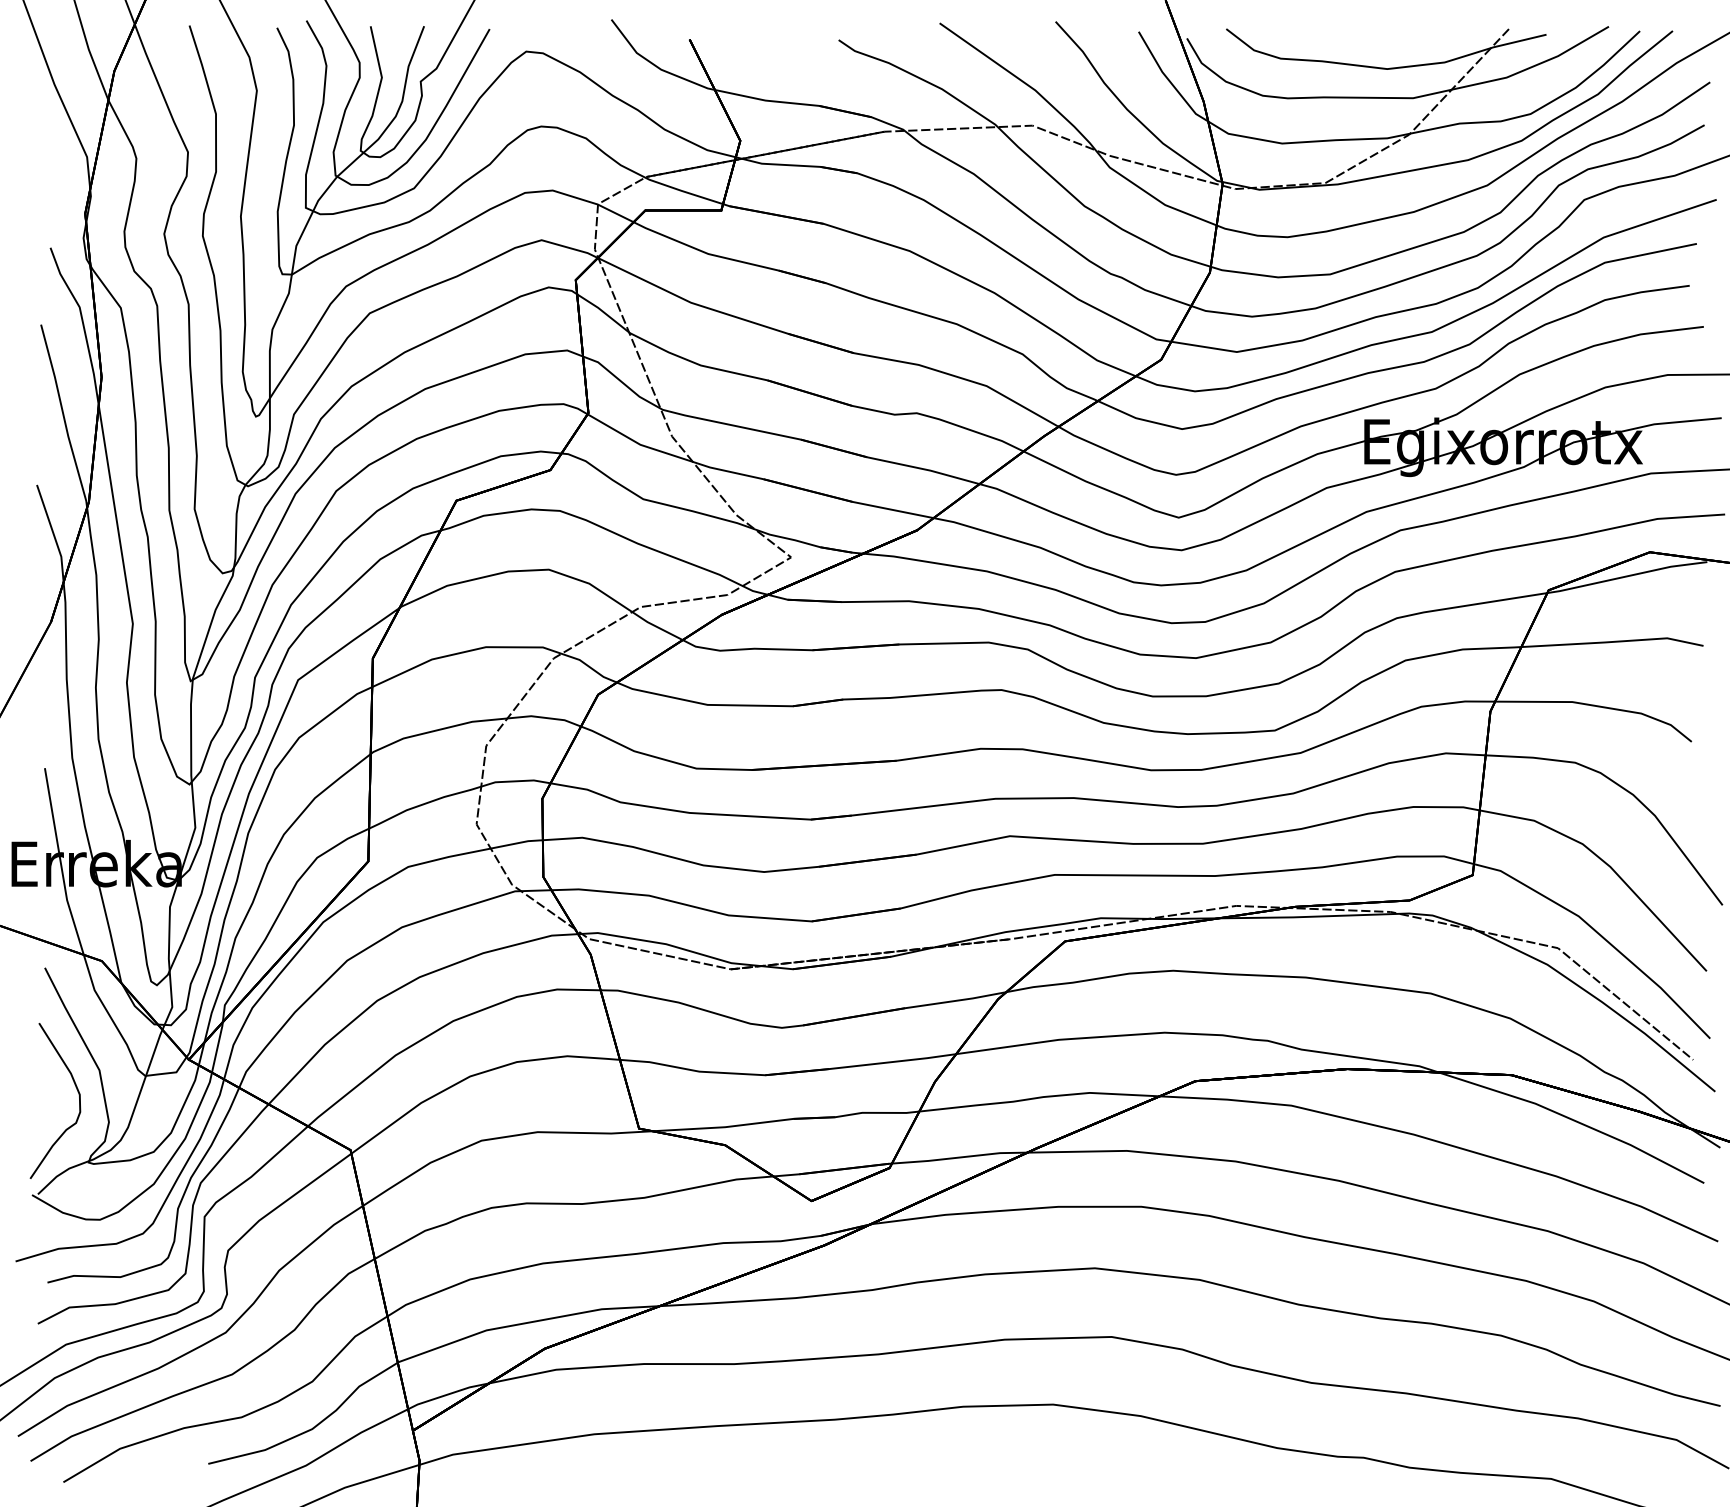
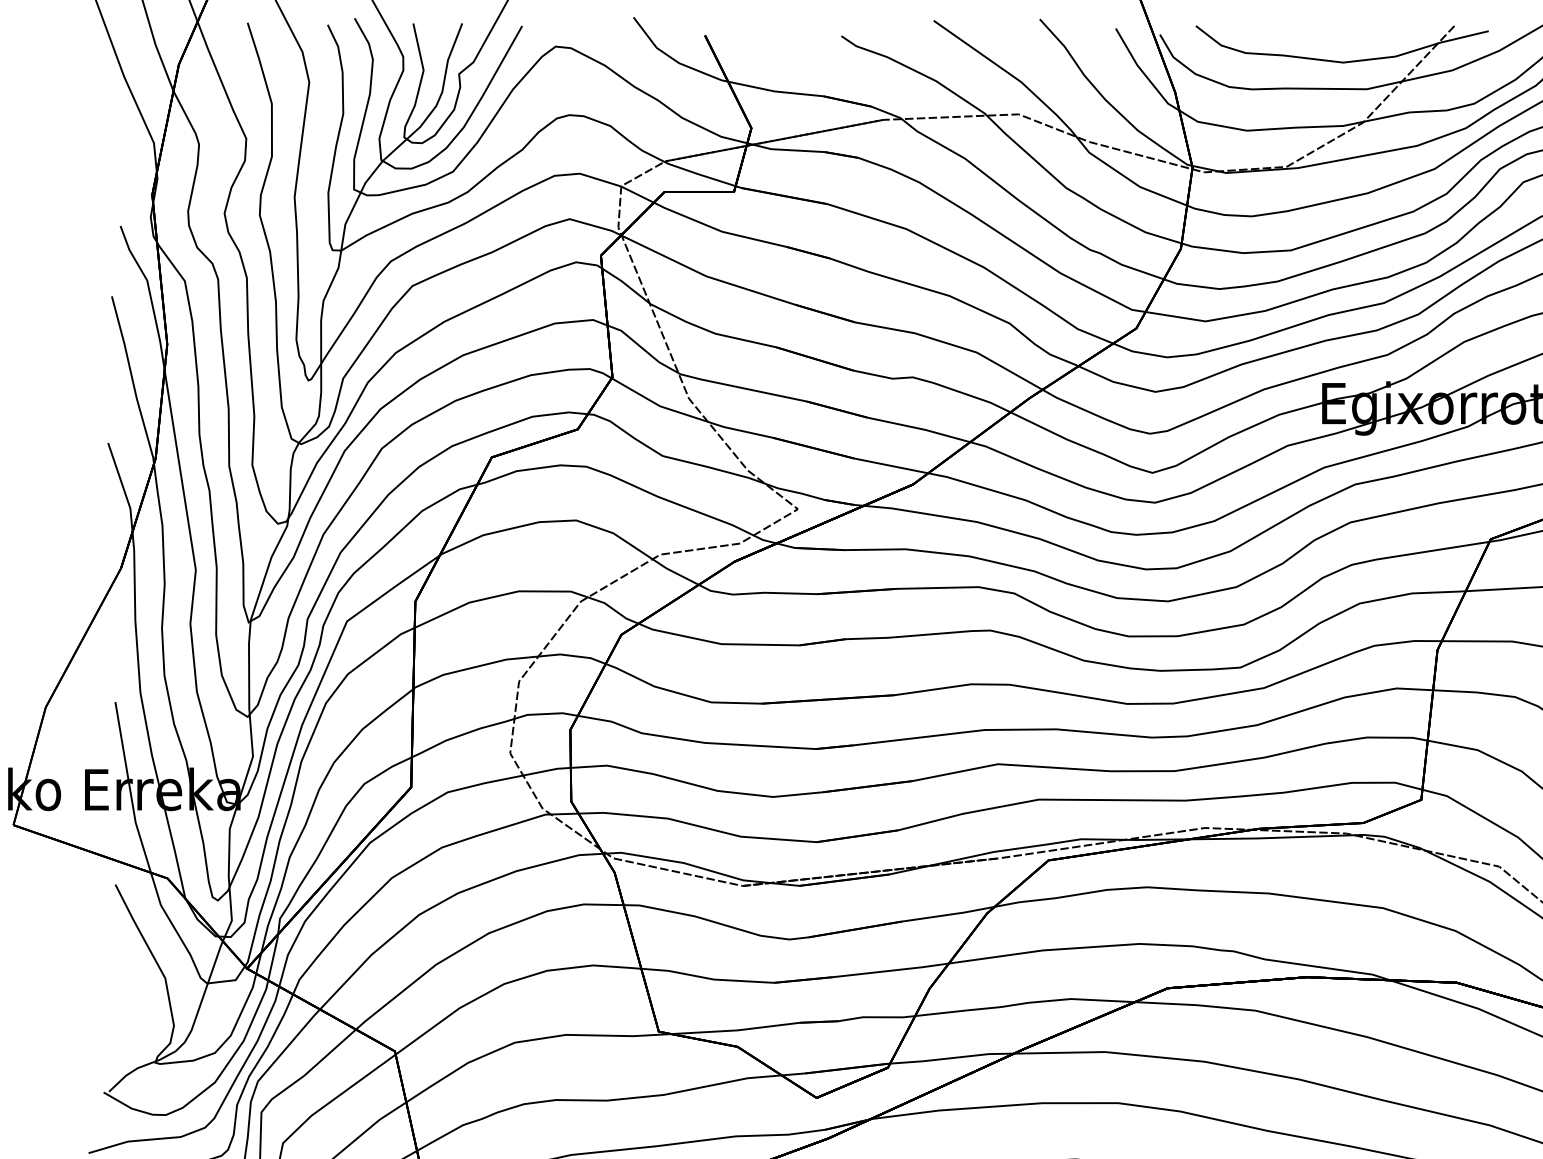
curve: (77, 1092) -> (145, 998), removed

